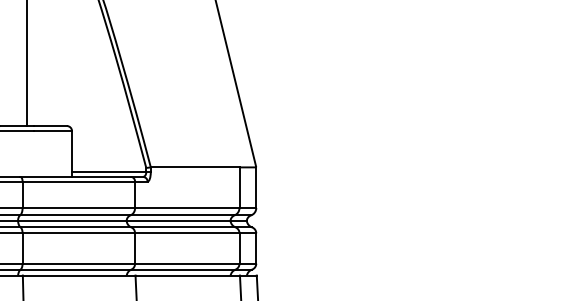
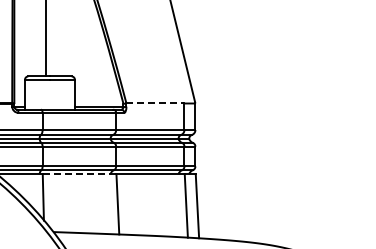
line: (195, 167) -> (155, 103), solid -> dashed
line: (79, 275) -> (79, 174), solid -> dashed

